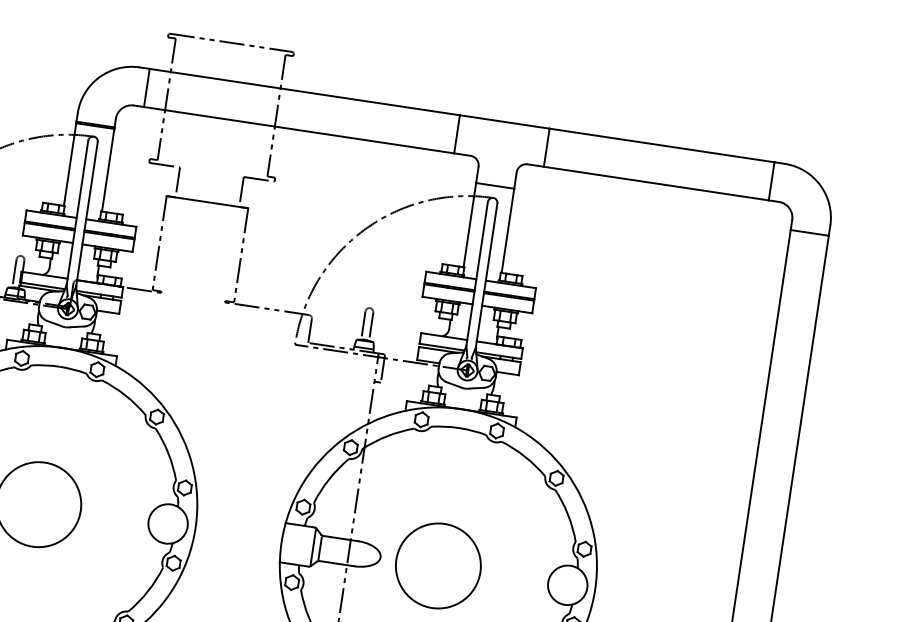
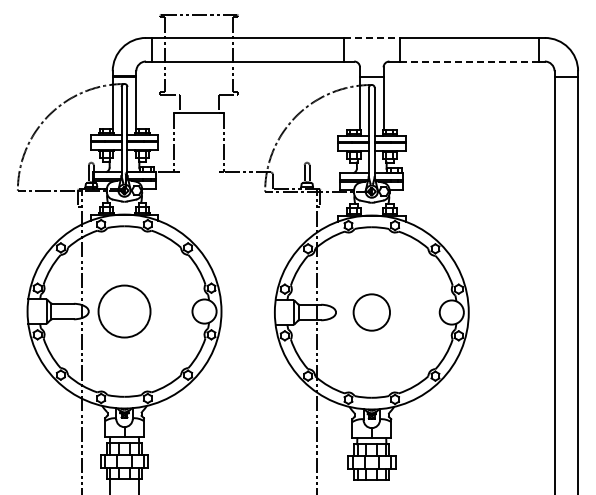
line: (504, 121) -> (371, 37), solid -> dashed
line: (657, 183) -> (469, 61), solid -> dashed
circle: (437, 565) -> (371, 312), size x0.7

